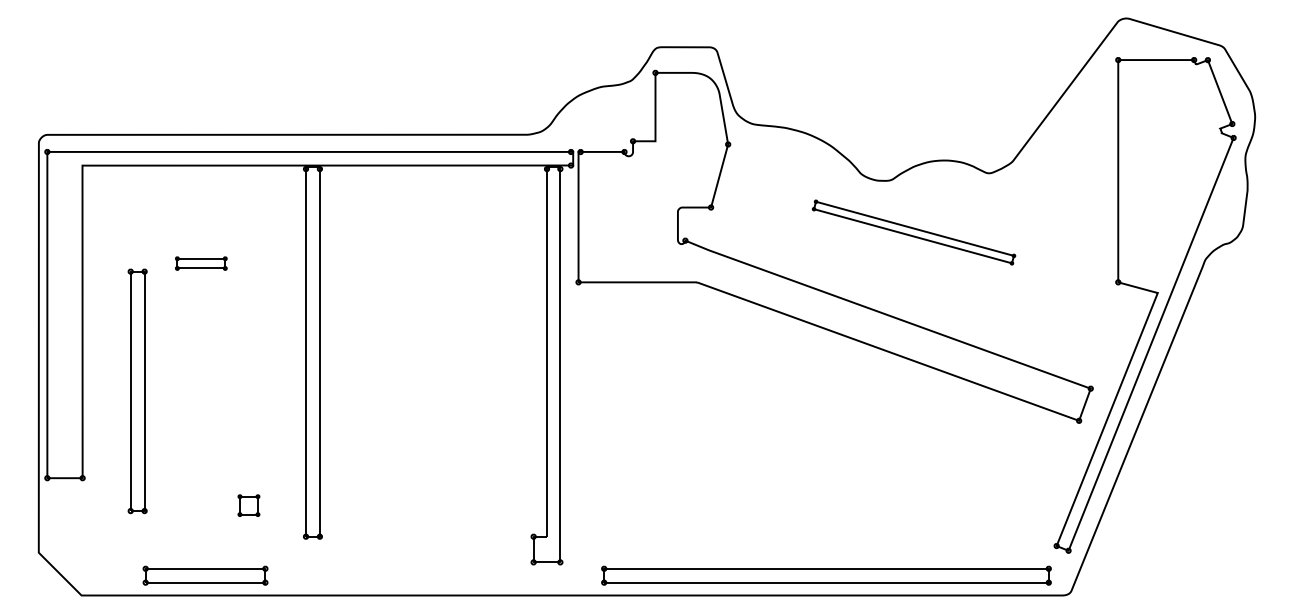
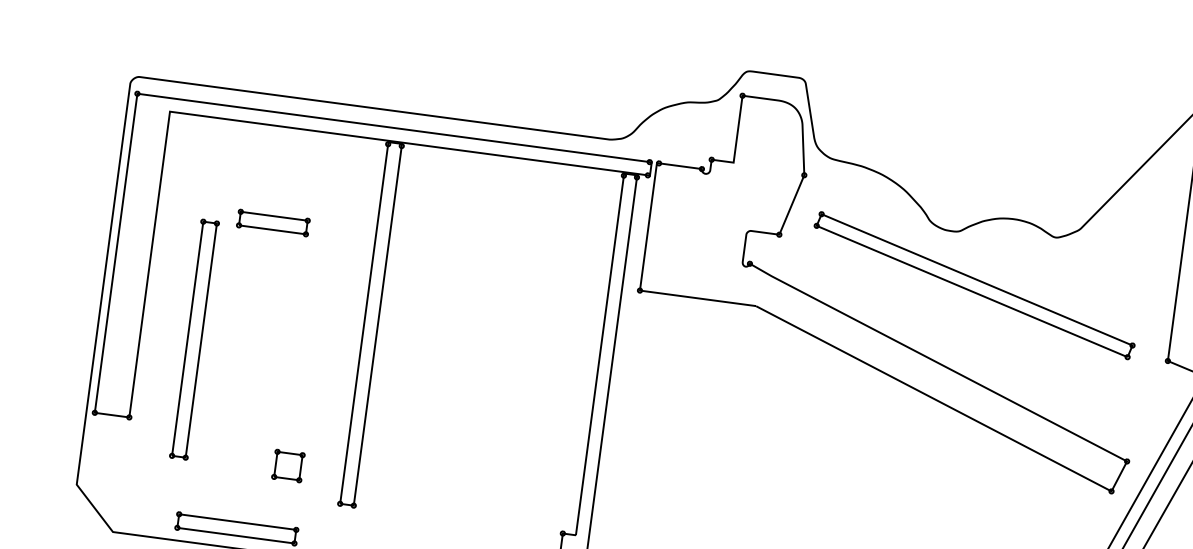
part: (913, 232) -> (974, 285), size x1.67
part: (201, 263) -> (273, 222), size x1.43
part: (248, 505) -> (288, 465), size x1.43

